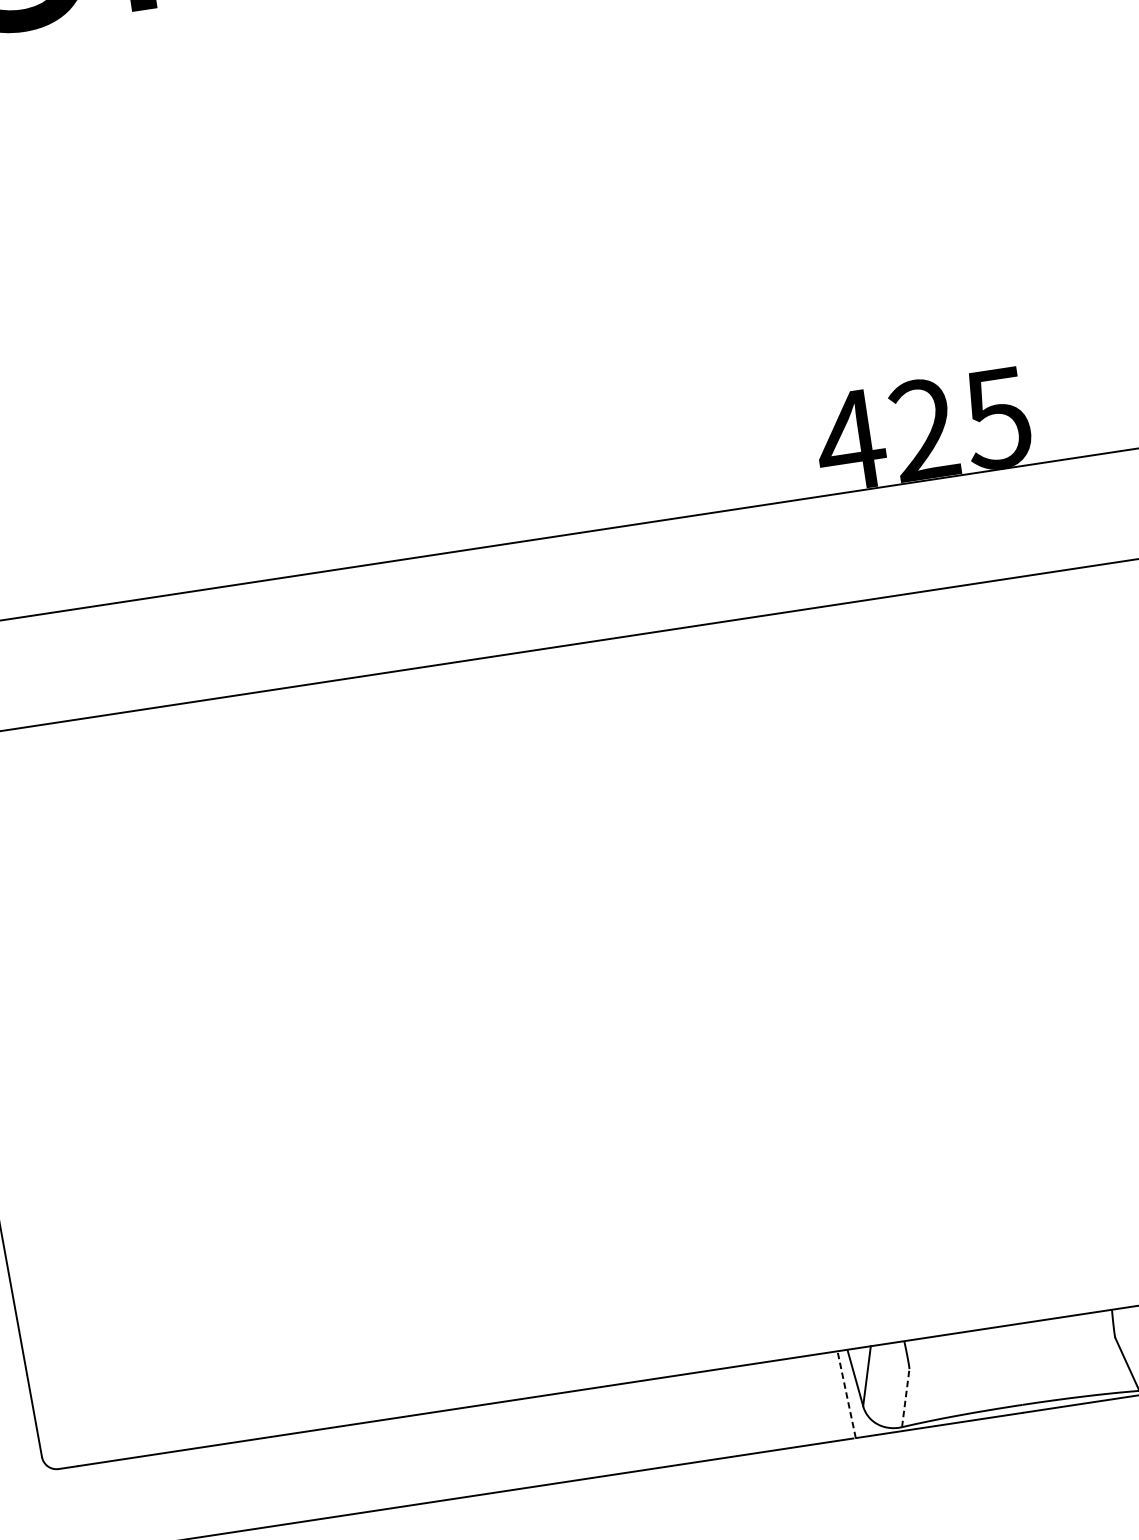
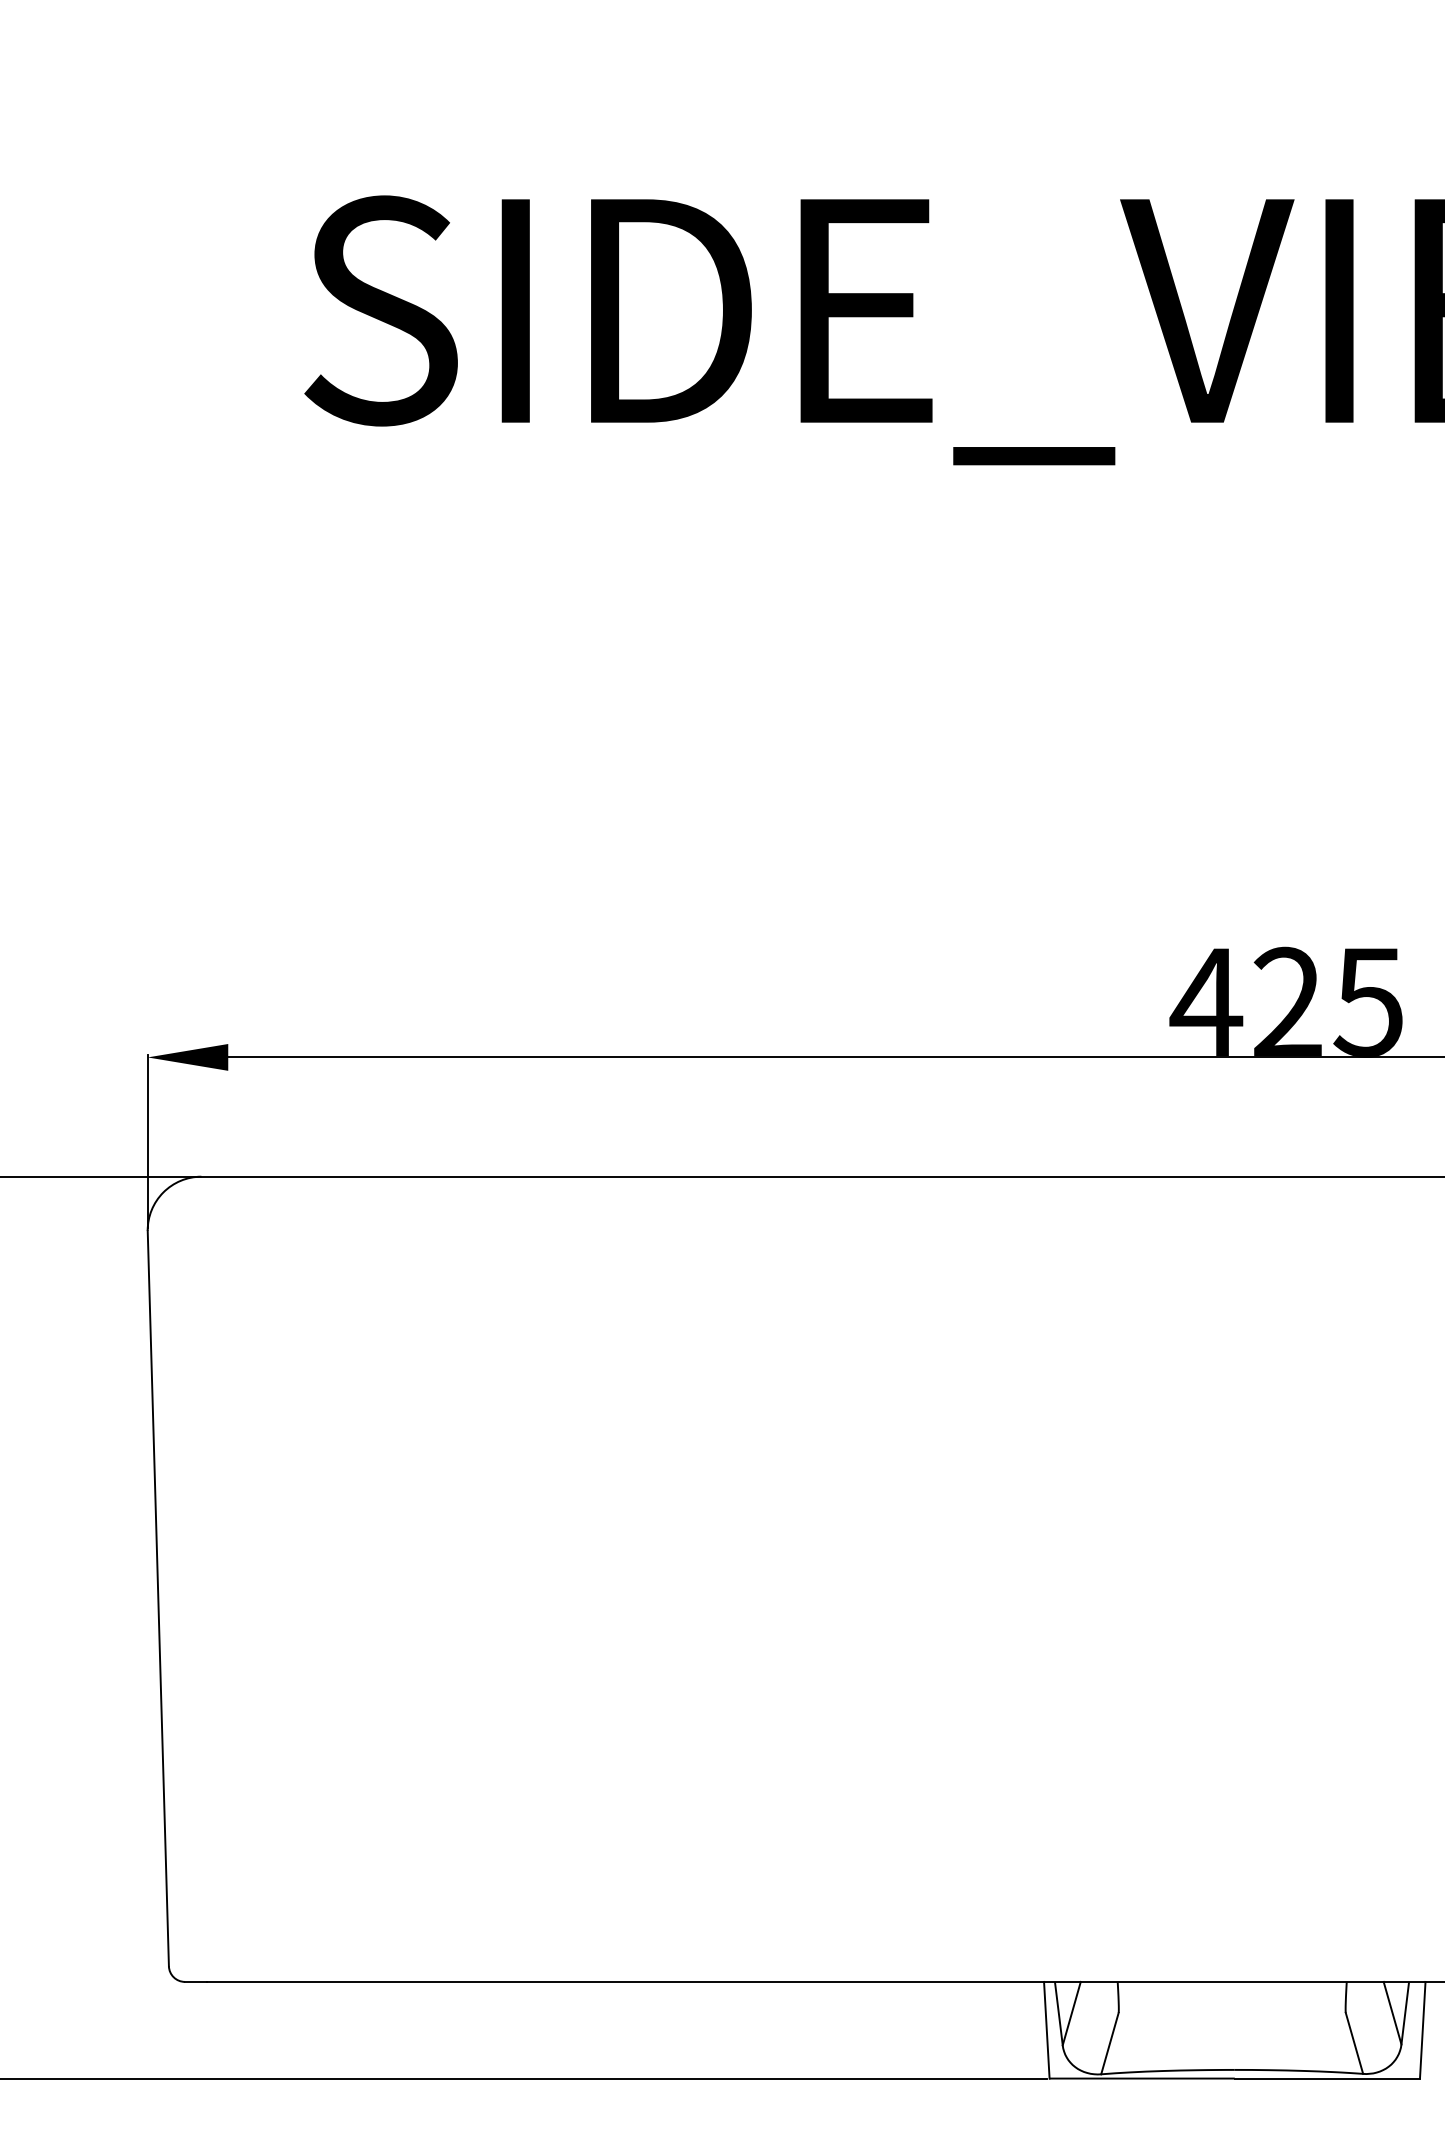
line: (846, 1394) -> (1046, 2029), dashed -> solid
line: (905, 1398) -> (1109, 2043), dashed -> solid

